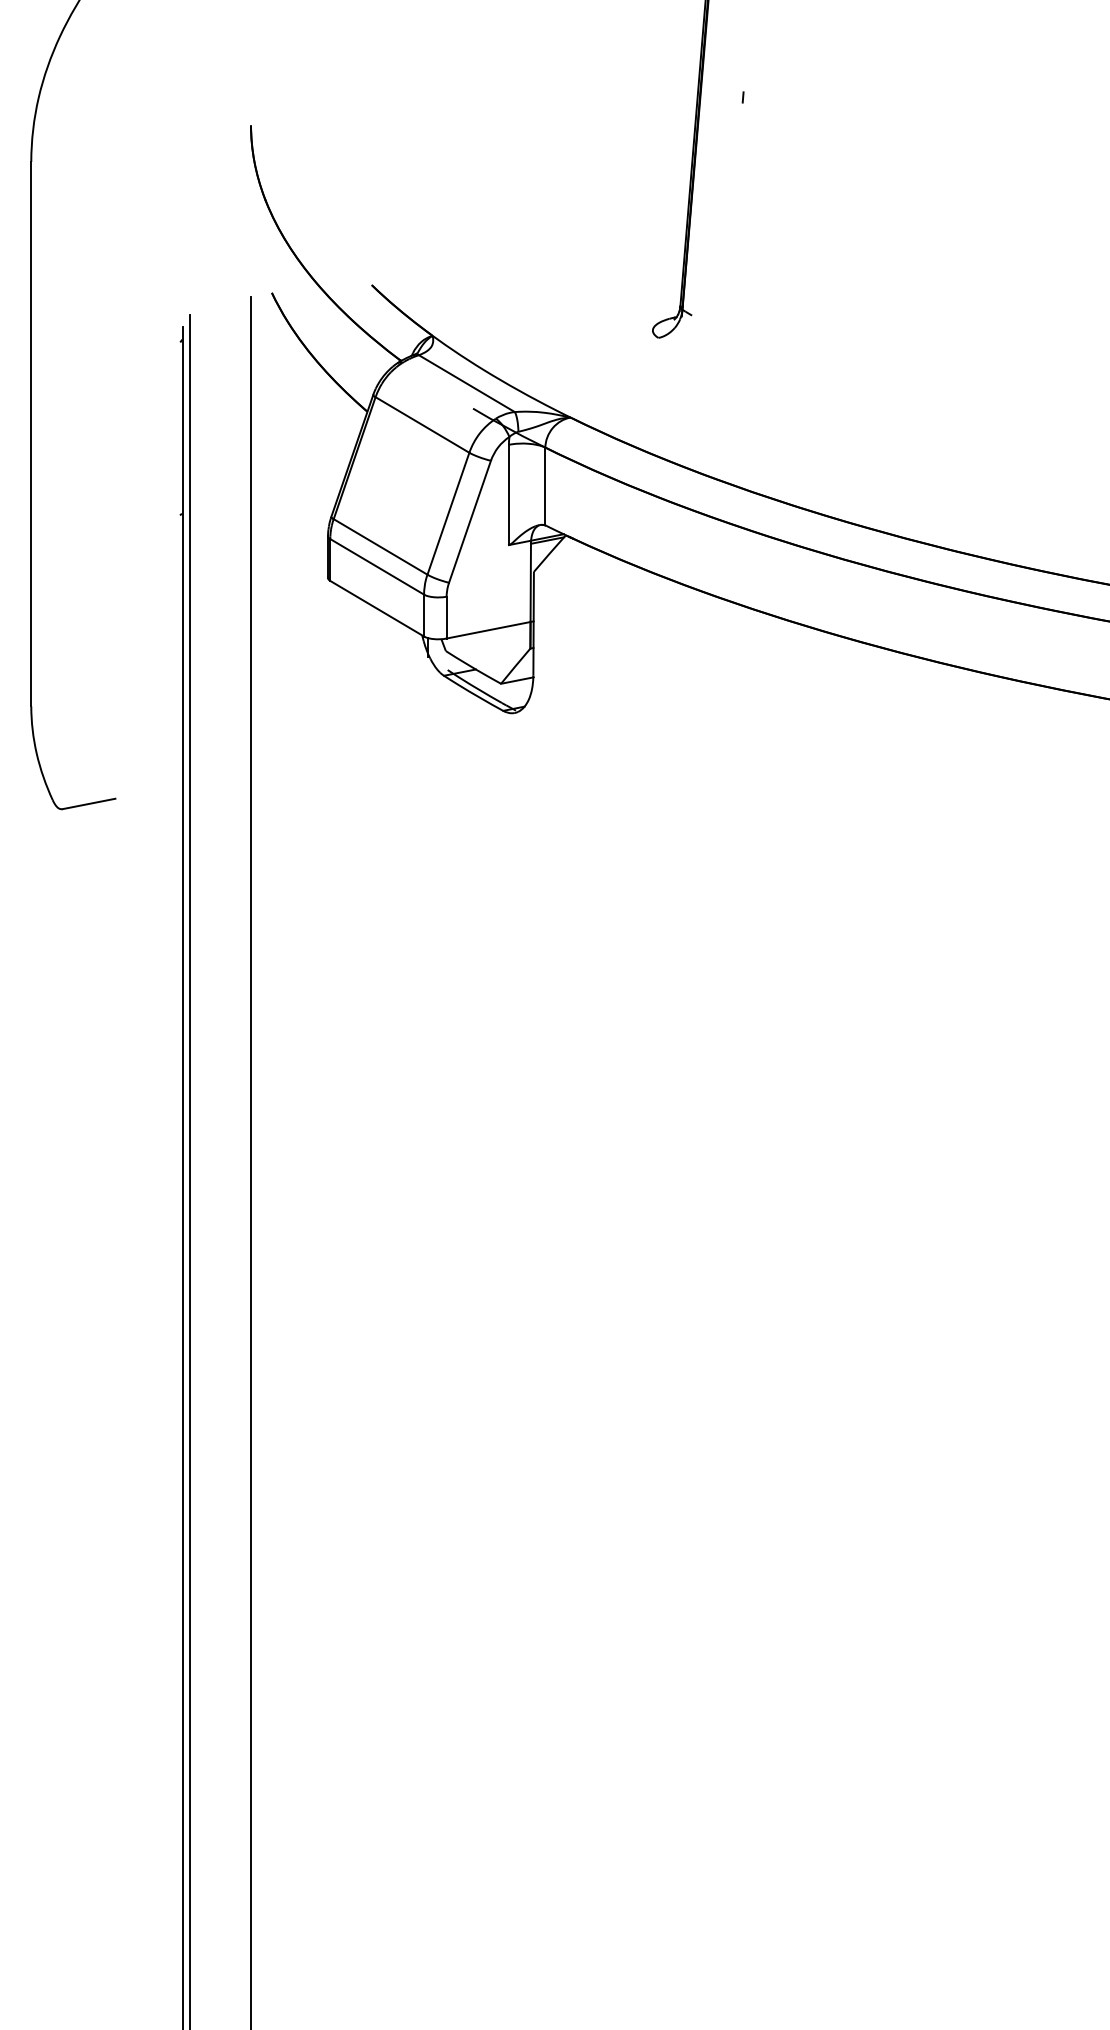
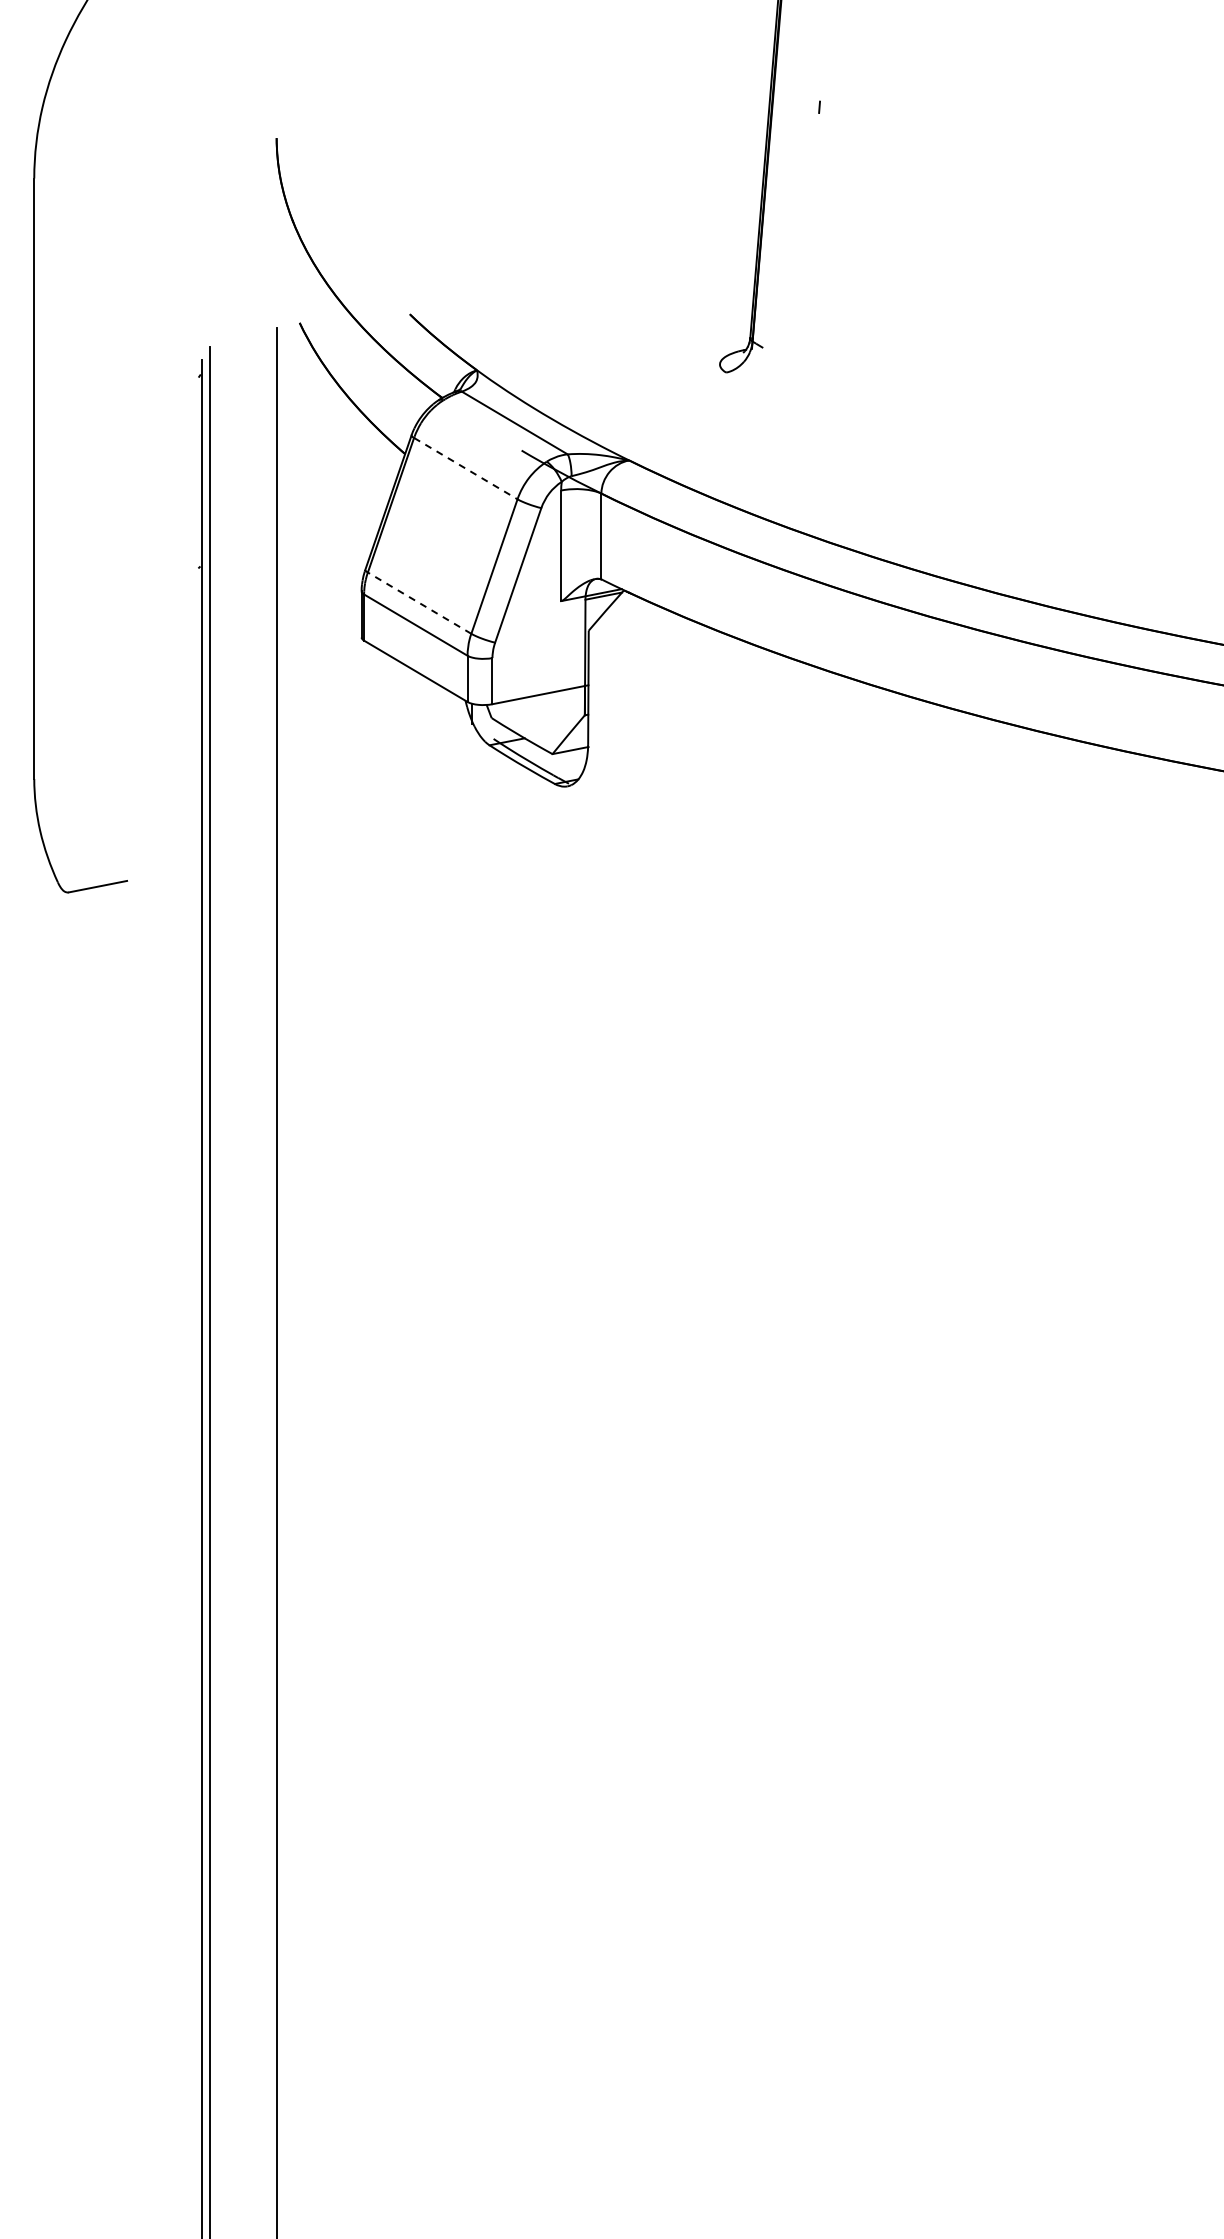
line: (423, 424) -> (466, 468), solid -> dashed
line: (380, 546) -> (419, 602), solid -> dashed

